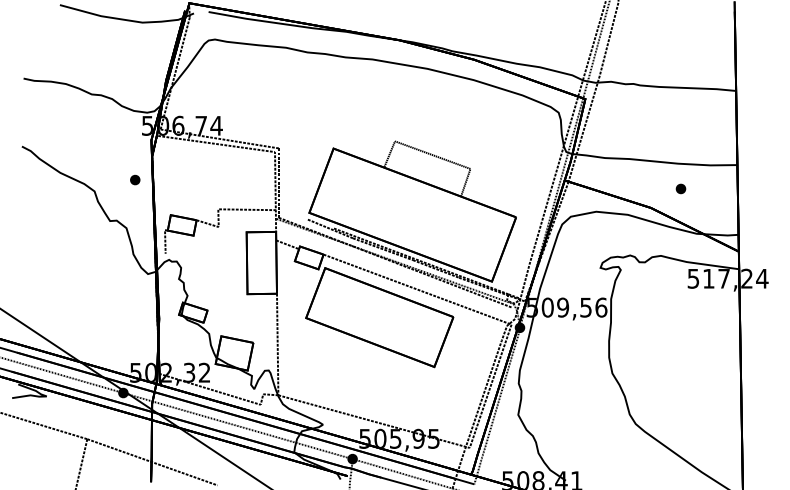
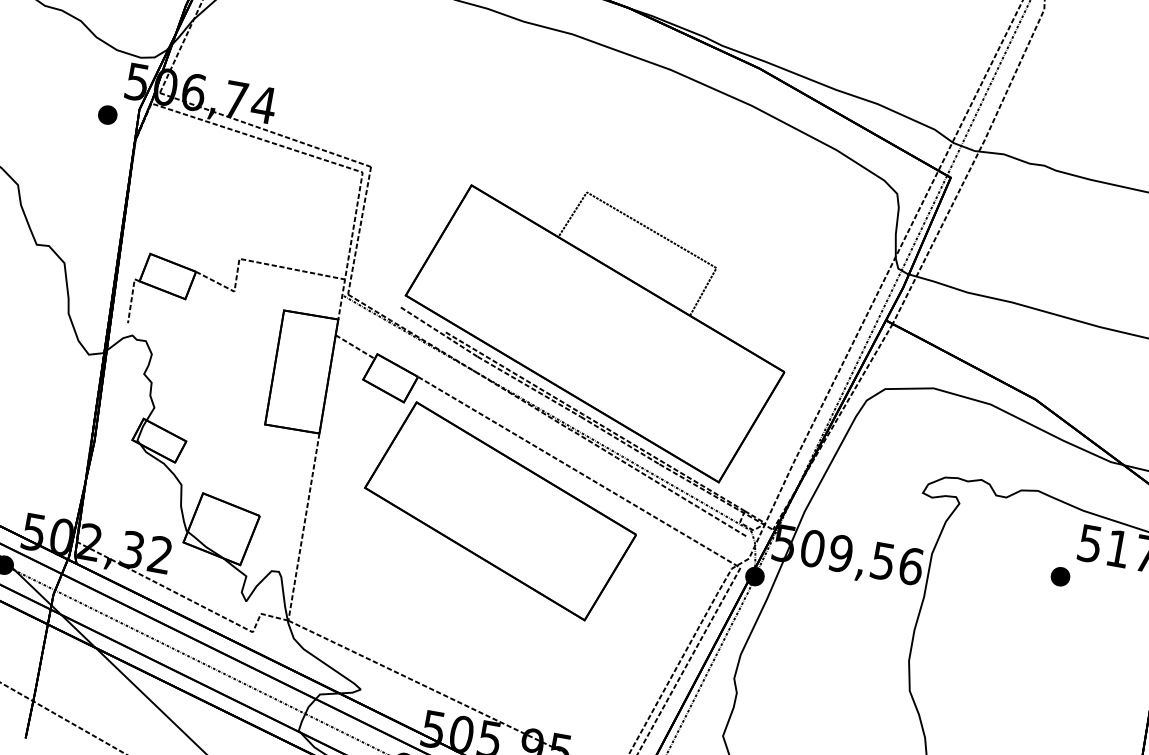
part: (135, 179) -> (108, 114), moved
part: (680, 188) -> (1059, 575), moved

